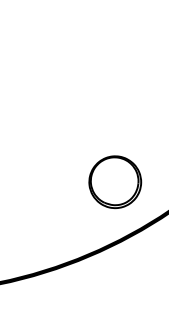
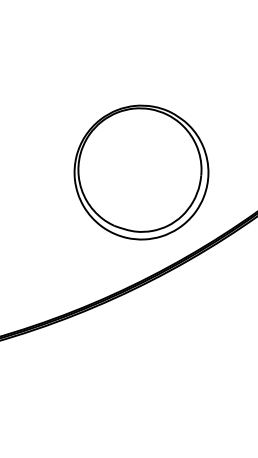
part: (115, 182) -> (142, 173), size x1.43

